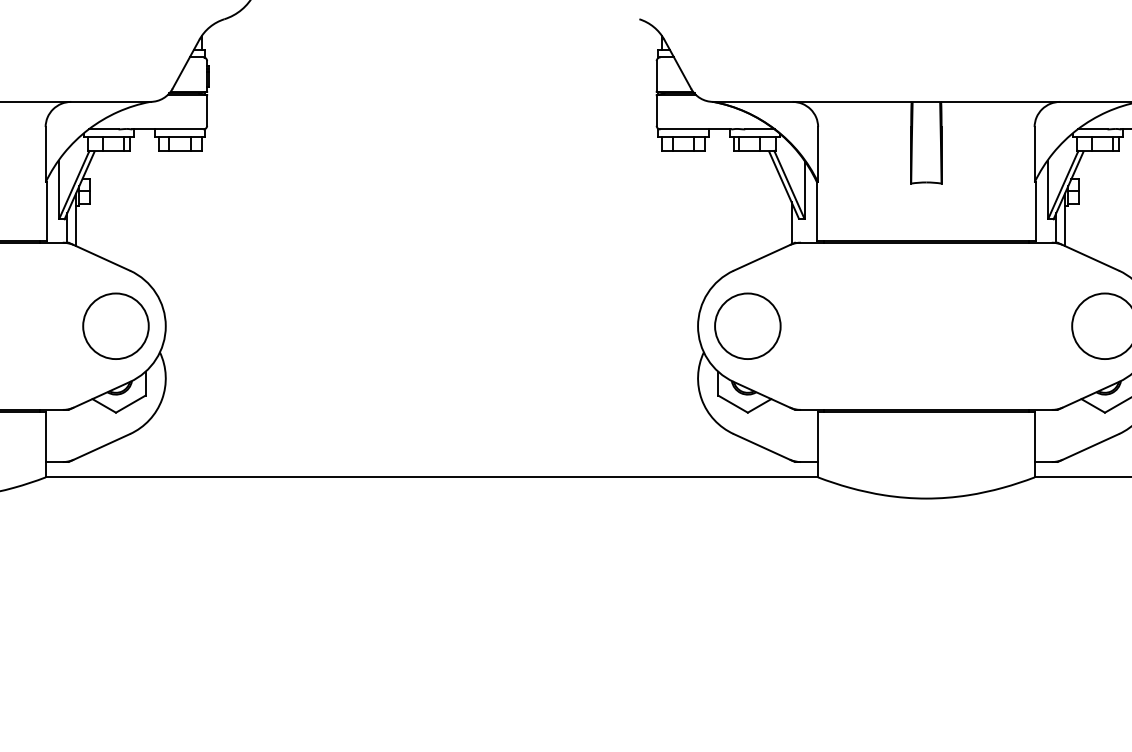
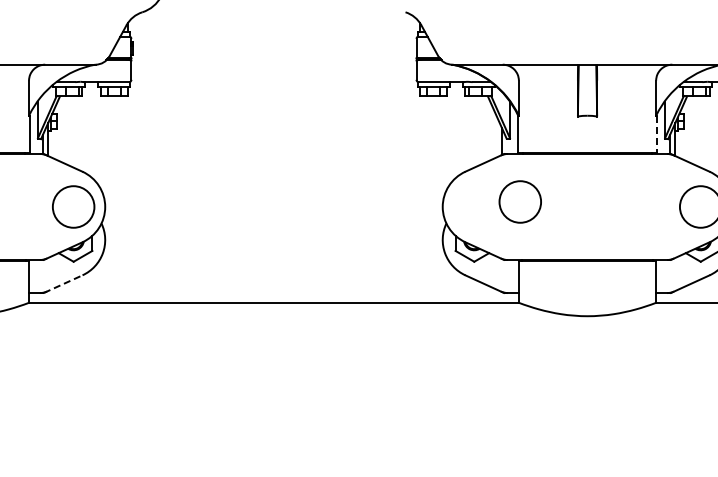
line: (1035, 211) -> (656, 134), solid -> dashed
circle: (746, 325) -> (519, 201), moved
line: (99, 446) -> (63, 283), solid -> dashed

